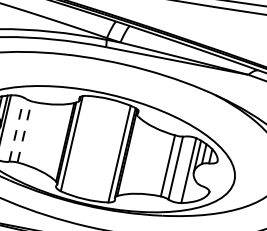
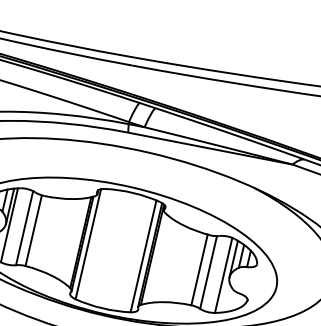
line: (16, 129) -> (24, 227), dashed -> solid
line: (24, 131) -> (33, 230), dashed -> solid

